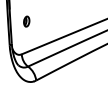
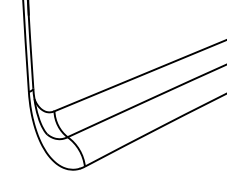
part: (26, 21) -> (64, 41), removed

